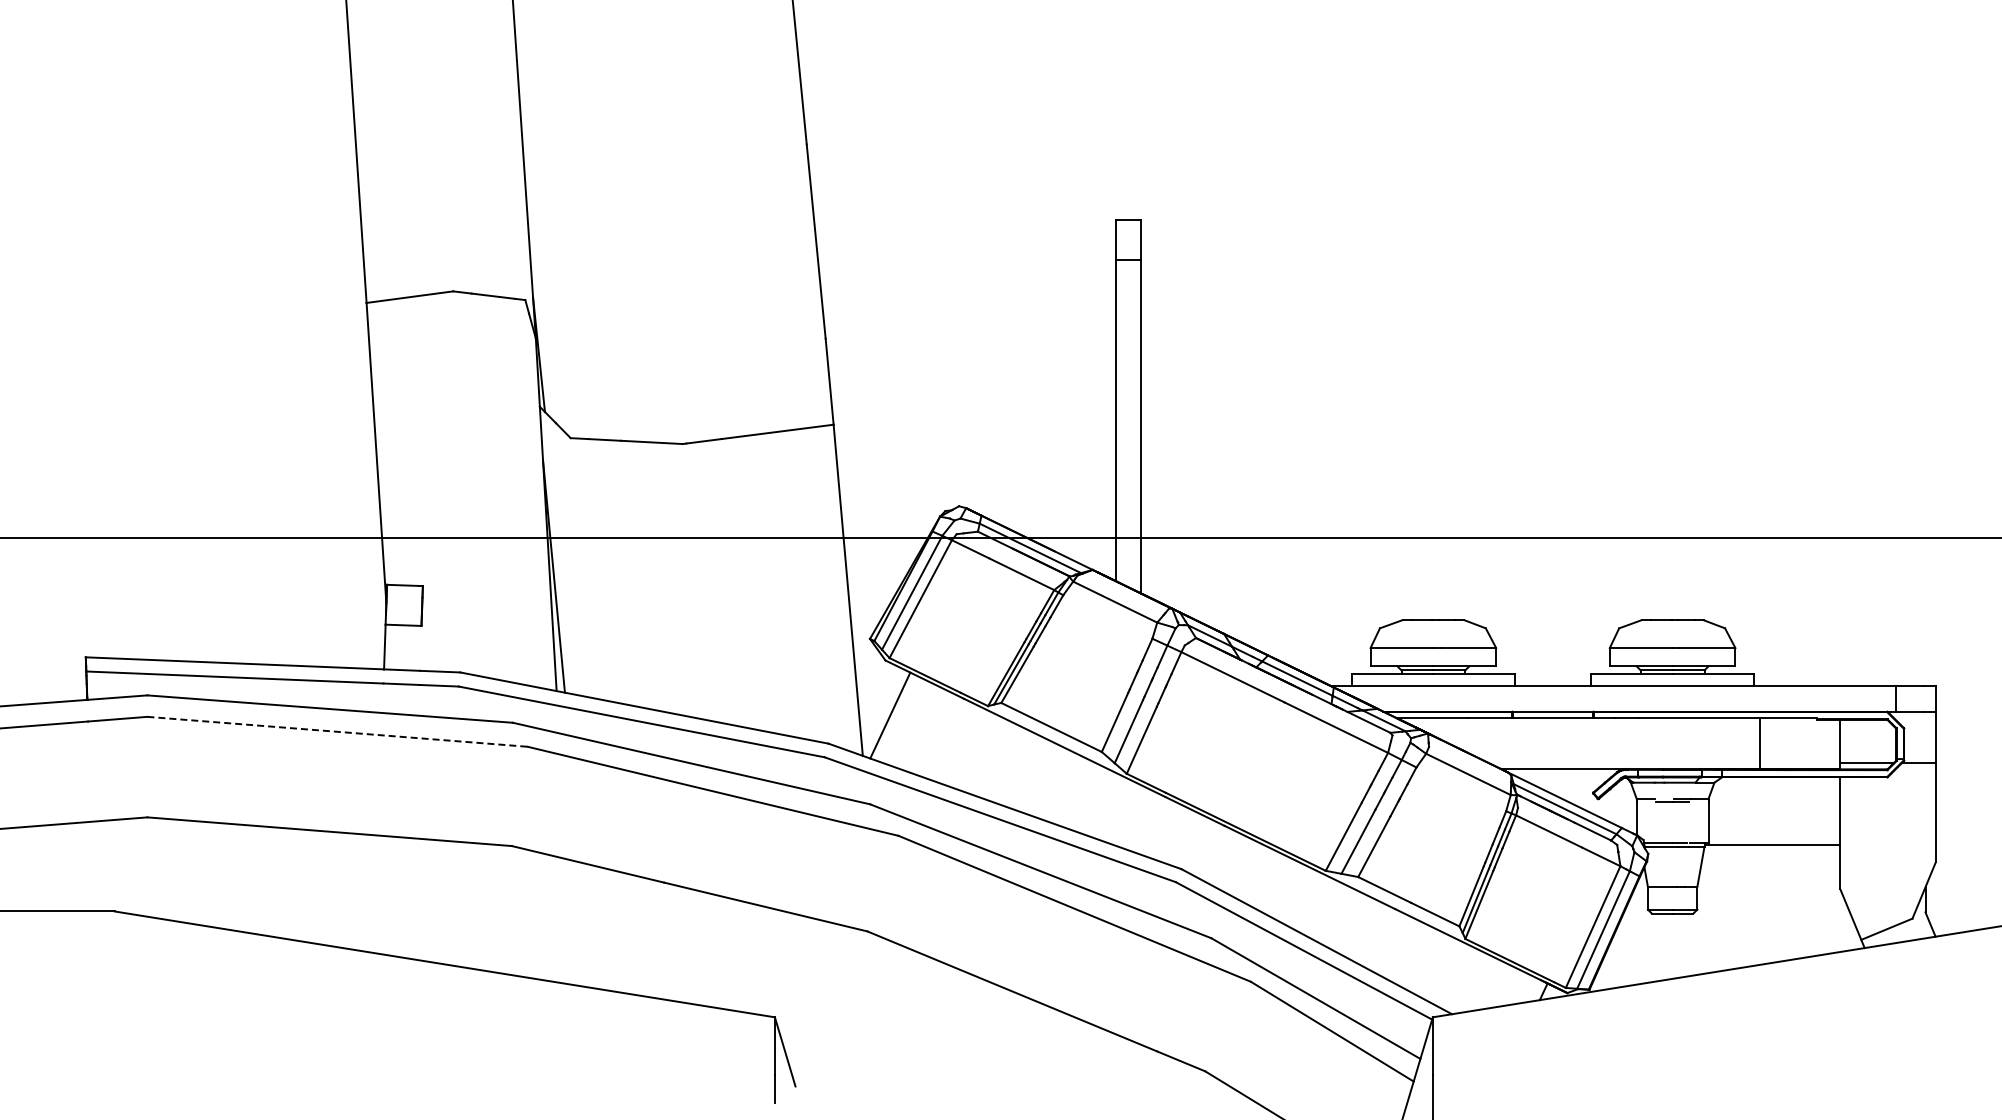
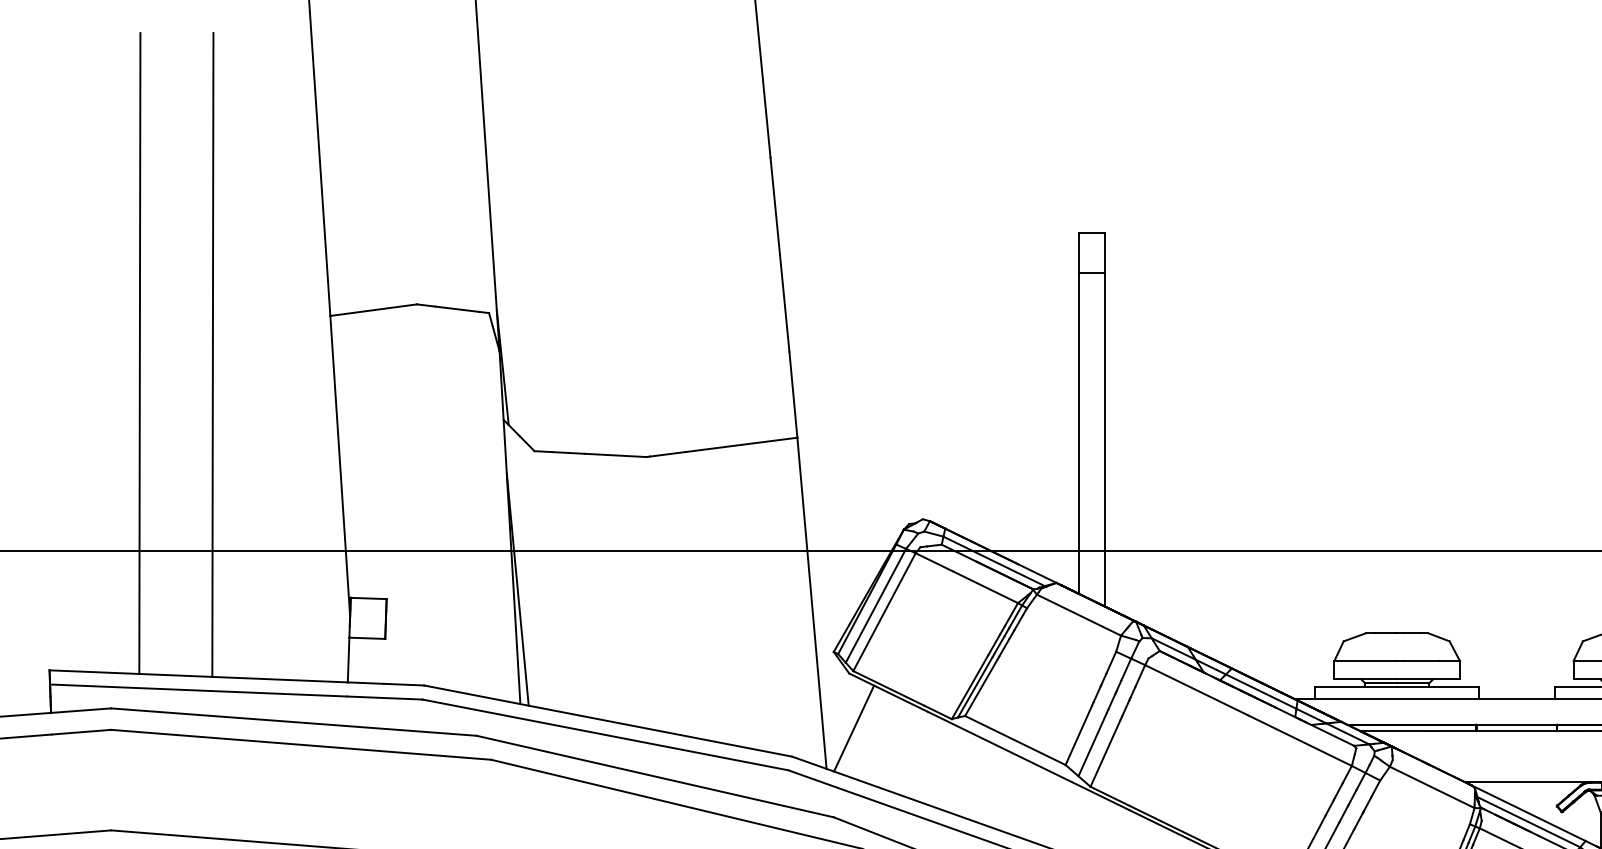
line: (175, 340) -> (139, 353), added
line: (248, 341) -> (212, 354), added
line: (337, 731) -> (301, 744), dashed -> solid

